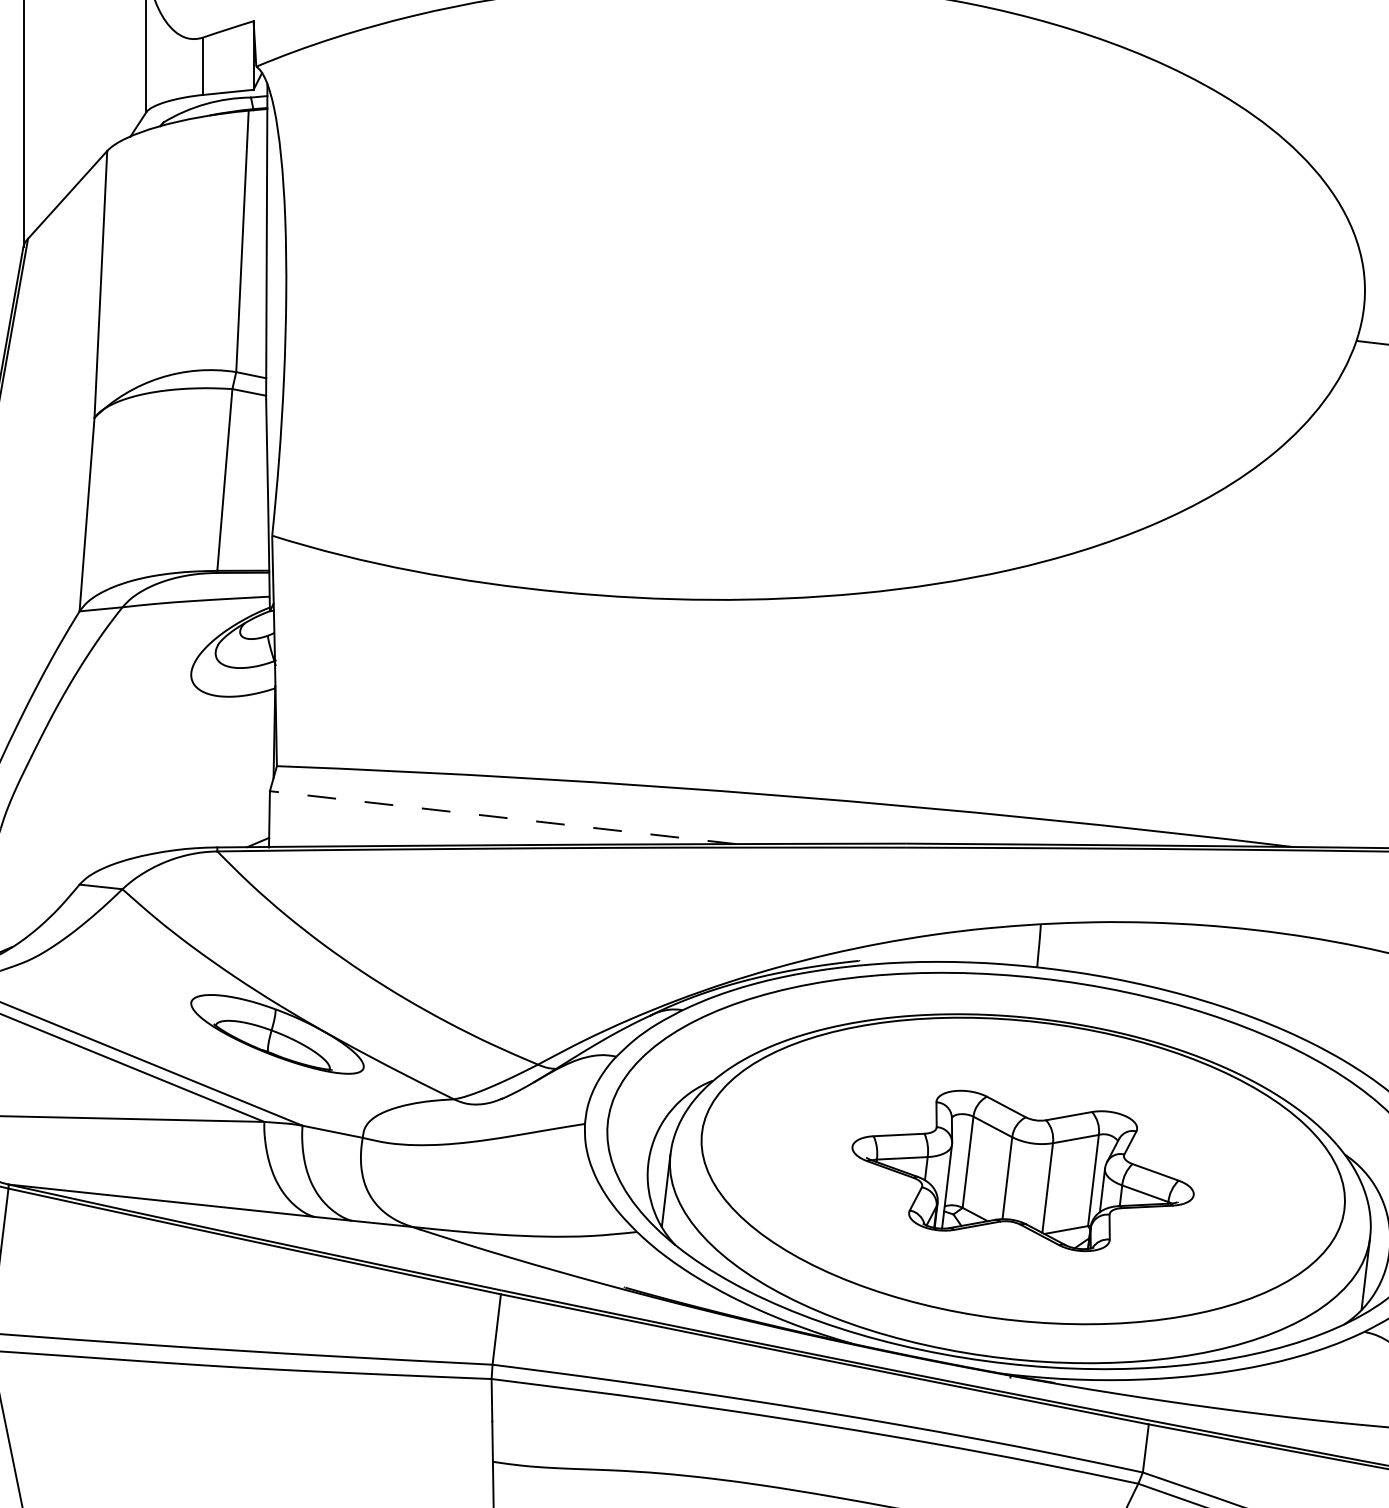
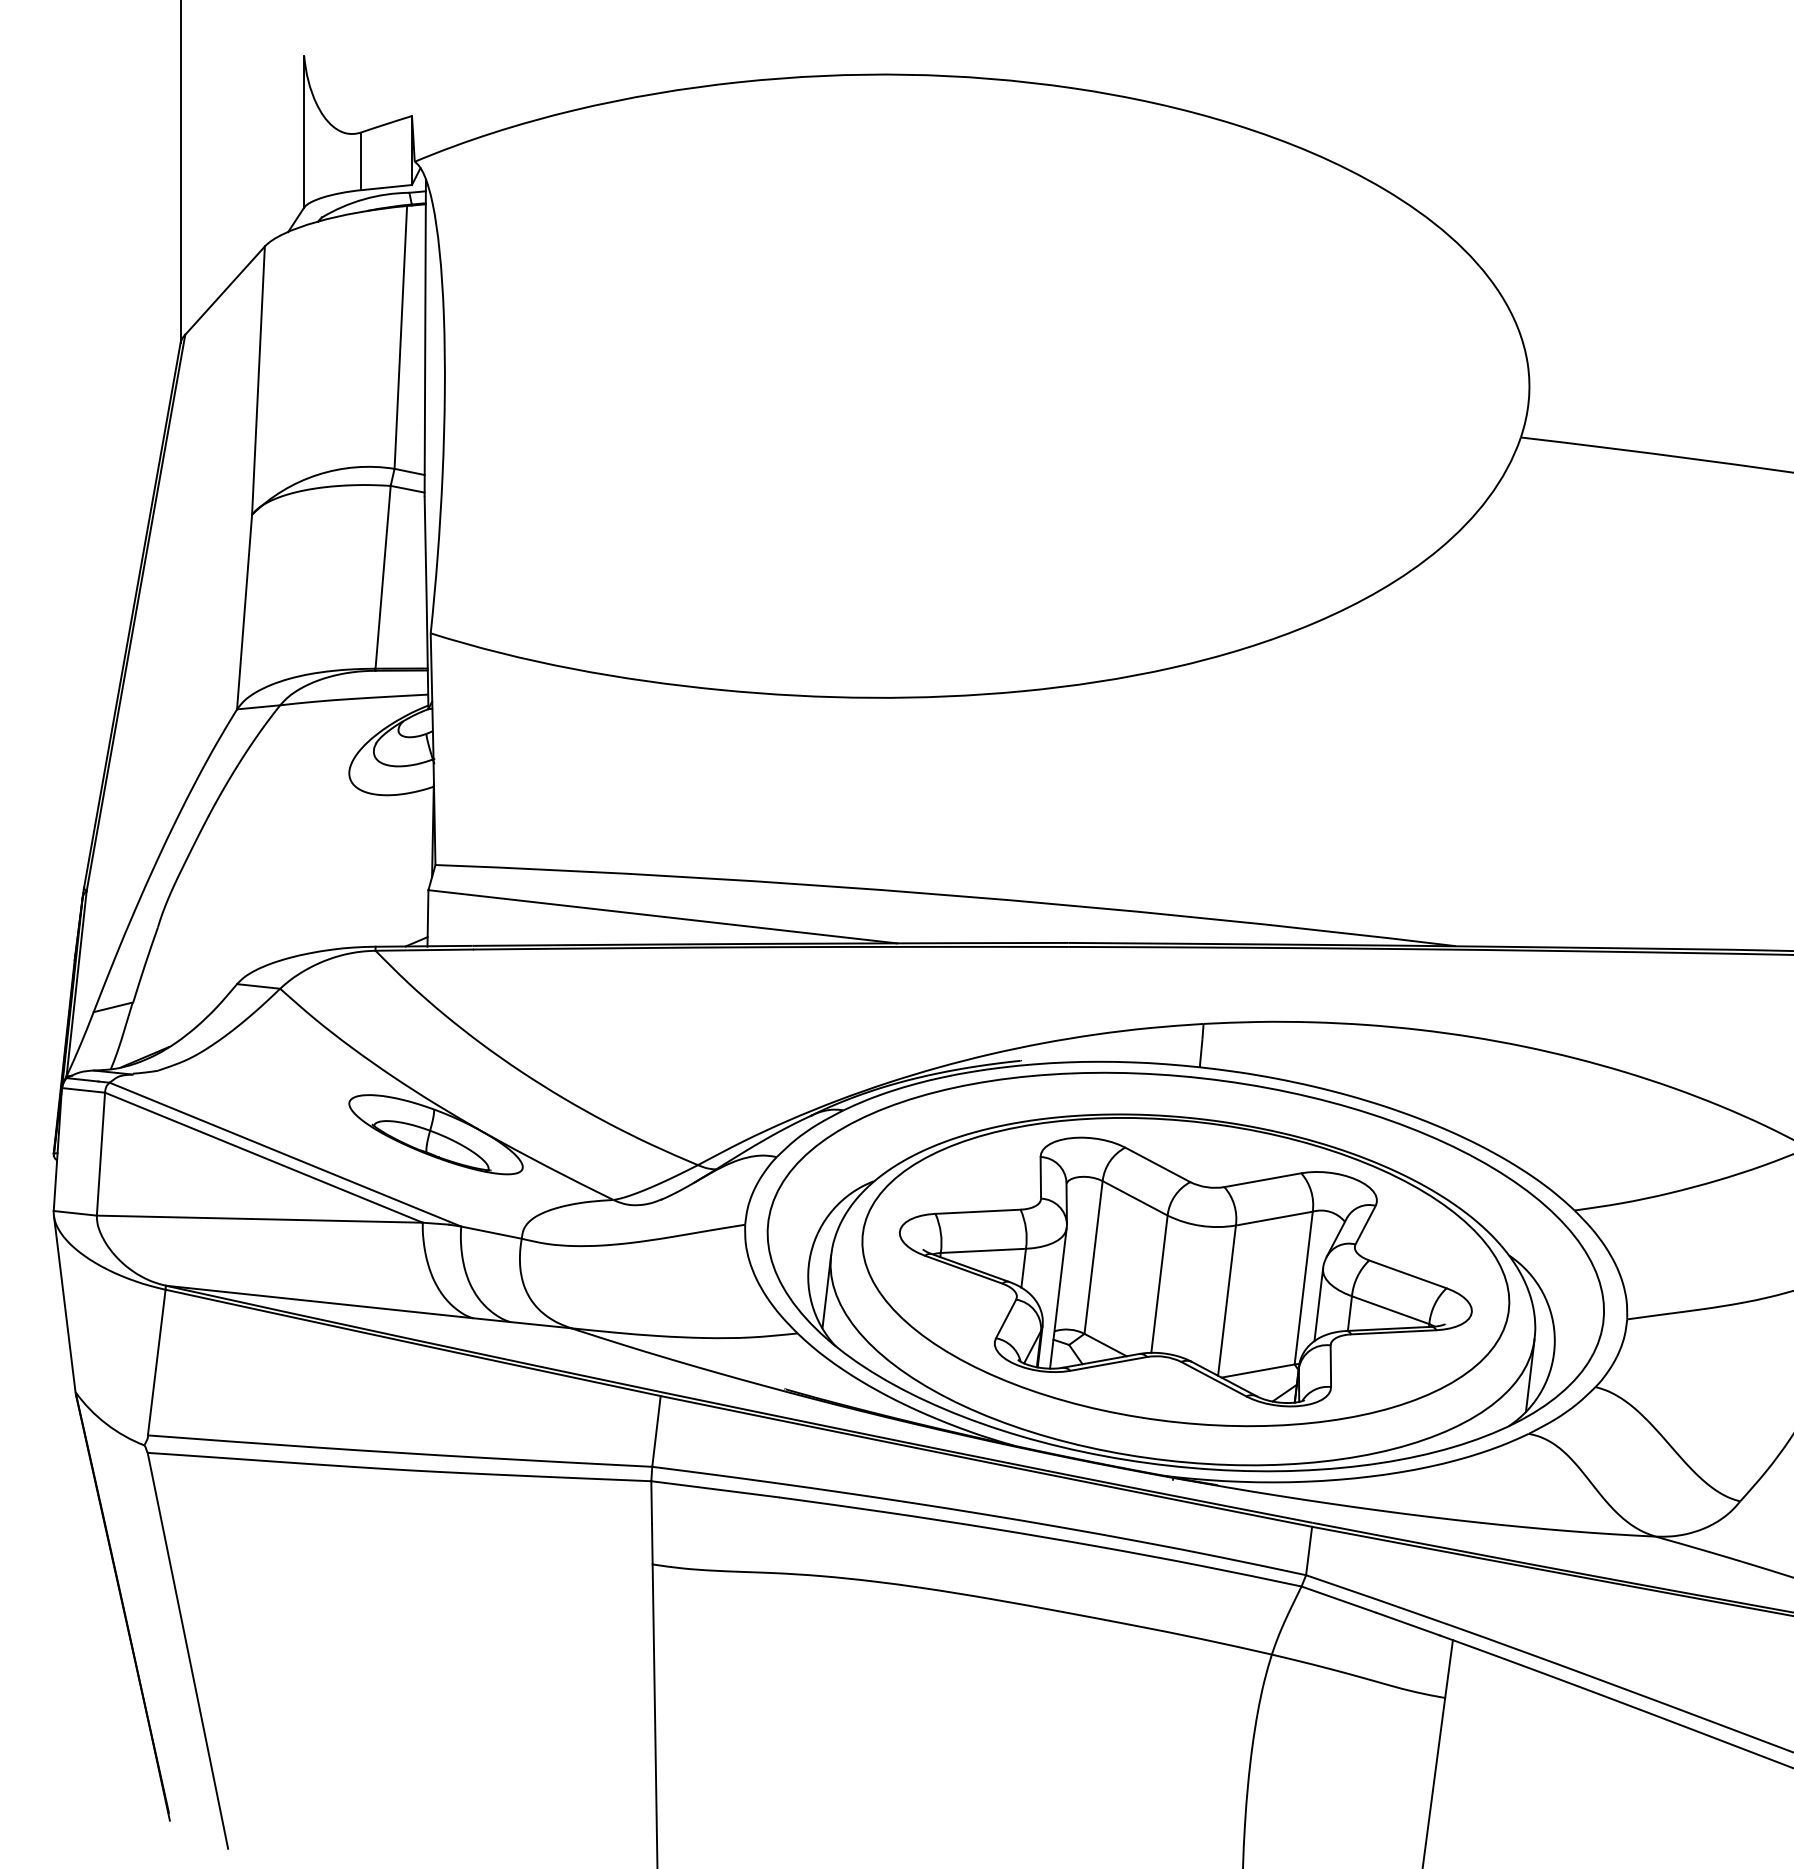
line: (502, 817) -> (662, 916), dashed -> solid
part: (1022, 1170) -> (1185, 1271), size x1.67

